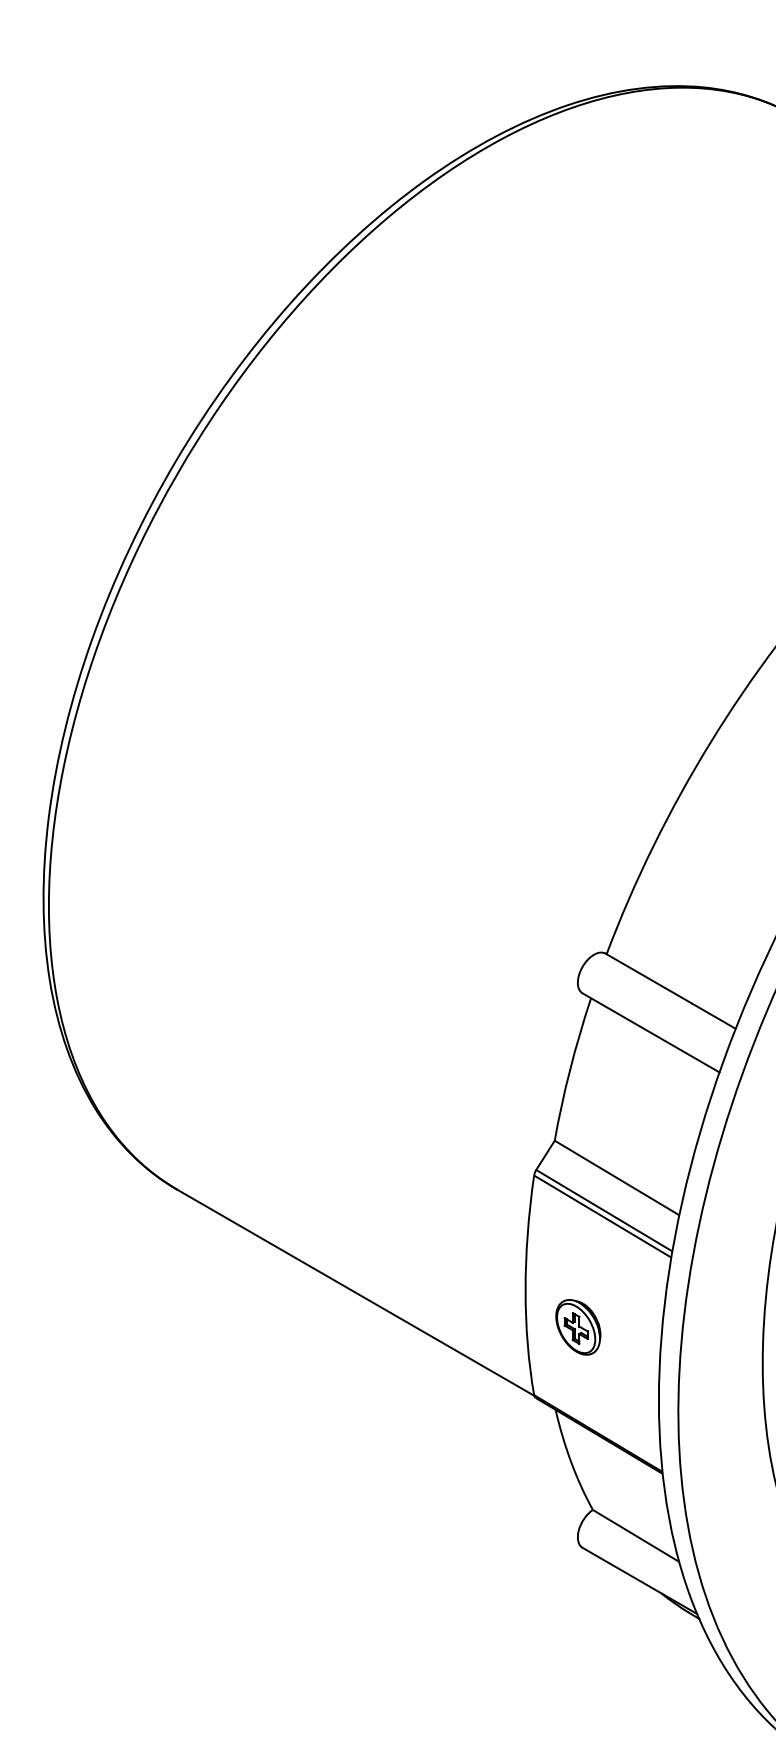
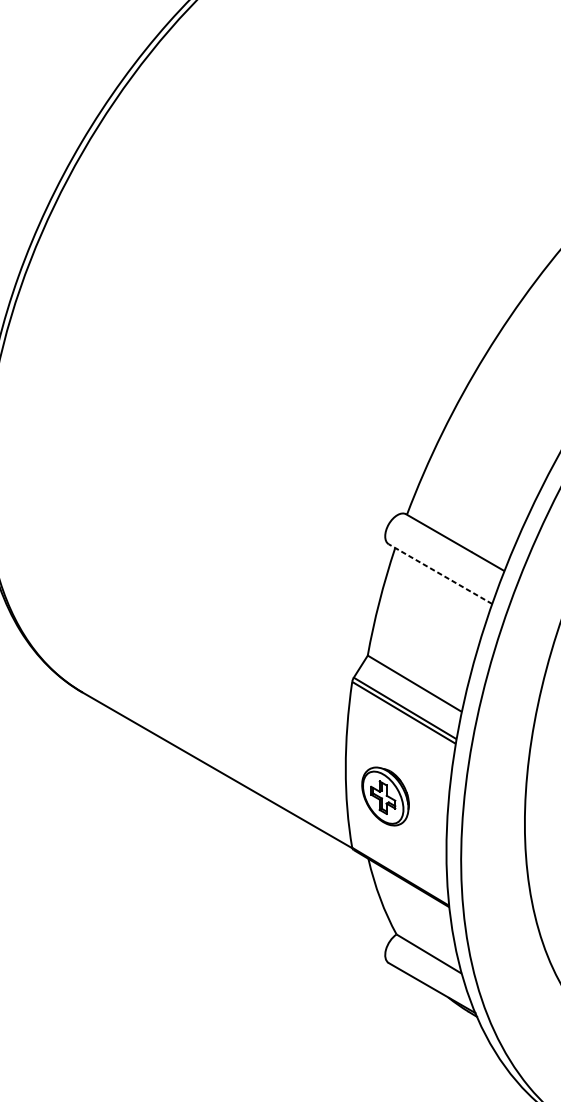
line: (650, 1032) -> (440, 573), solid -> dashed
part: (578, 1327) -> (385, 796), size x1.4

